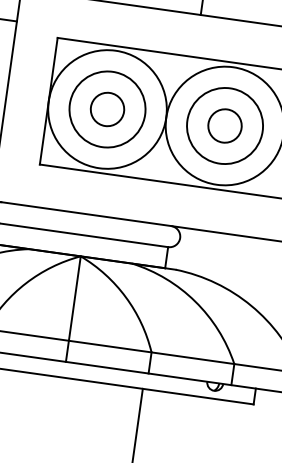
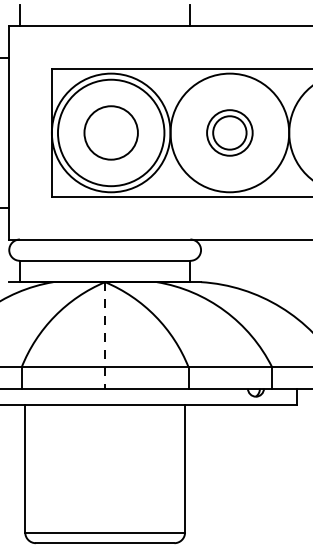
circle: (106, 108) -> (110, 132), size x1.6
circle: (107, 109) -> (111, 132), size x1.4
circle: (224, 125) -> (229, 132), size x0.6
line: (73, 309) -> (105, 335), solid -> dashed

